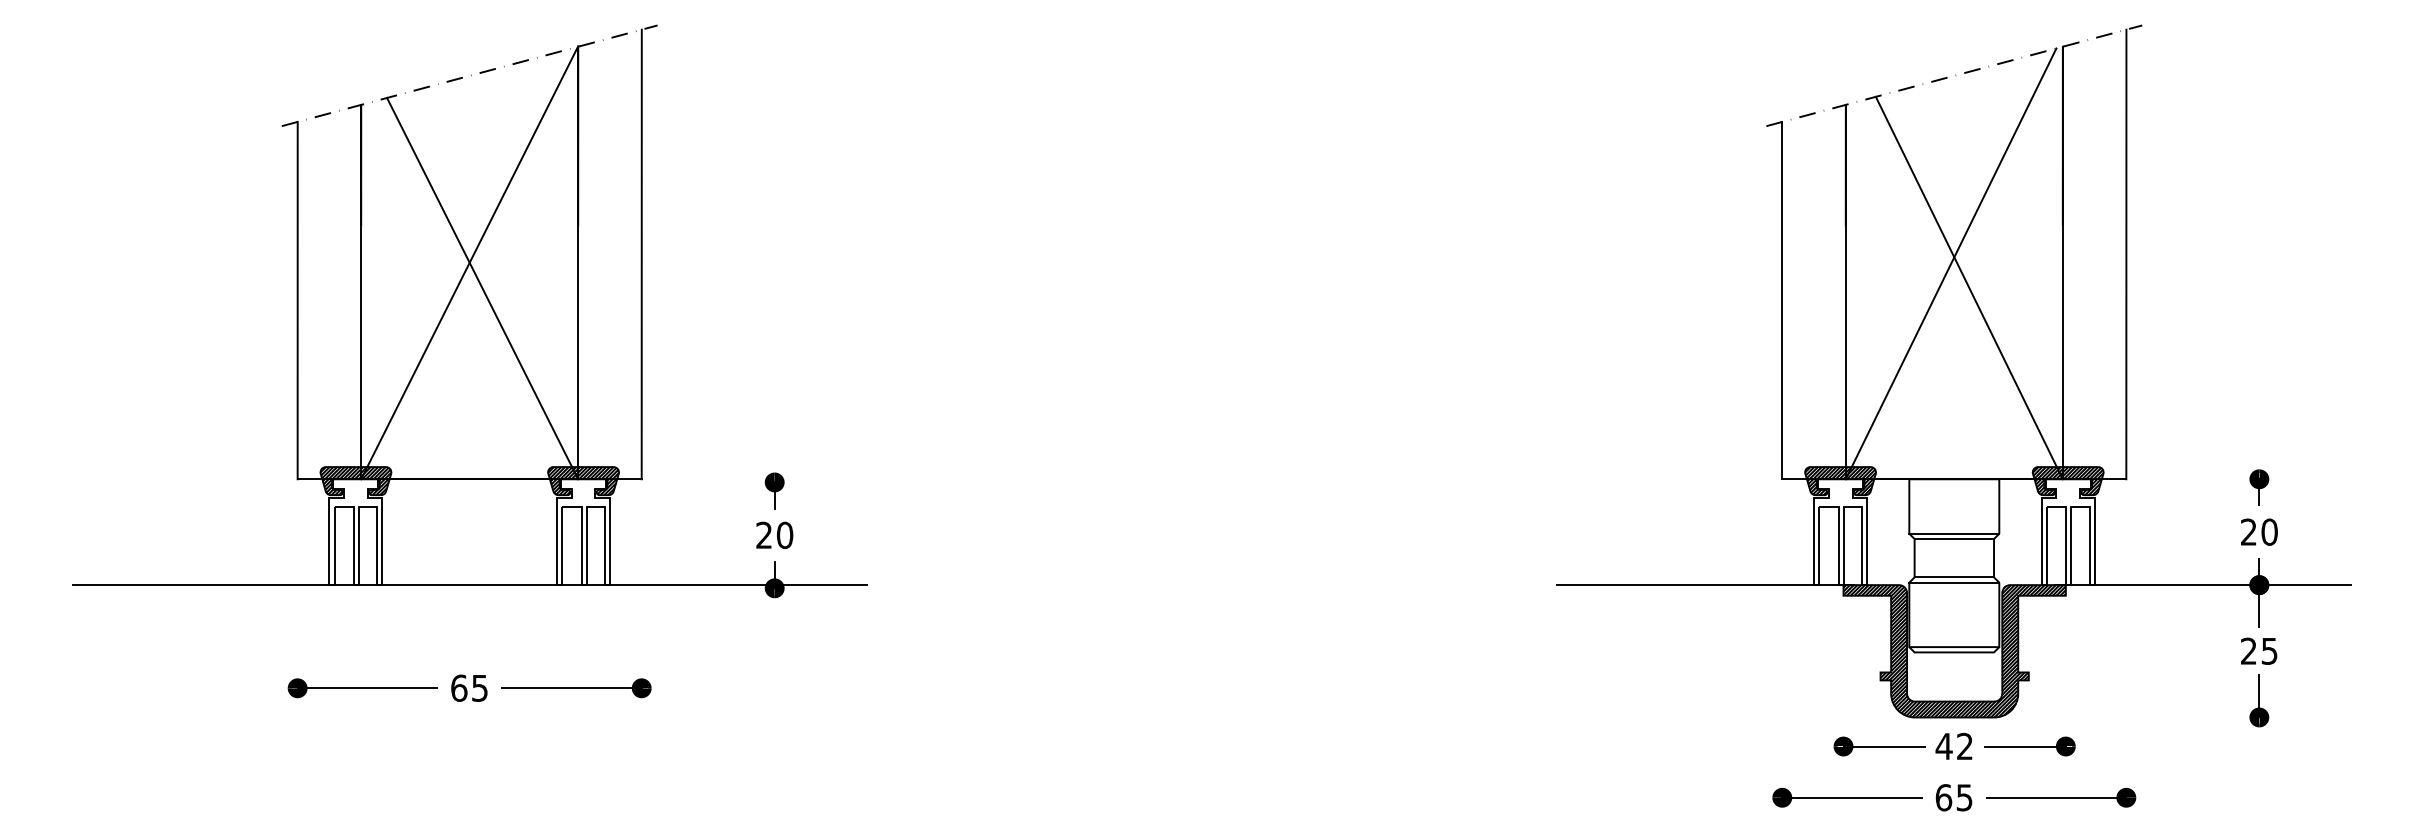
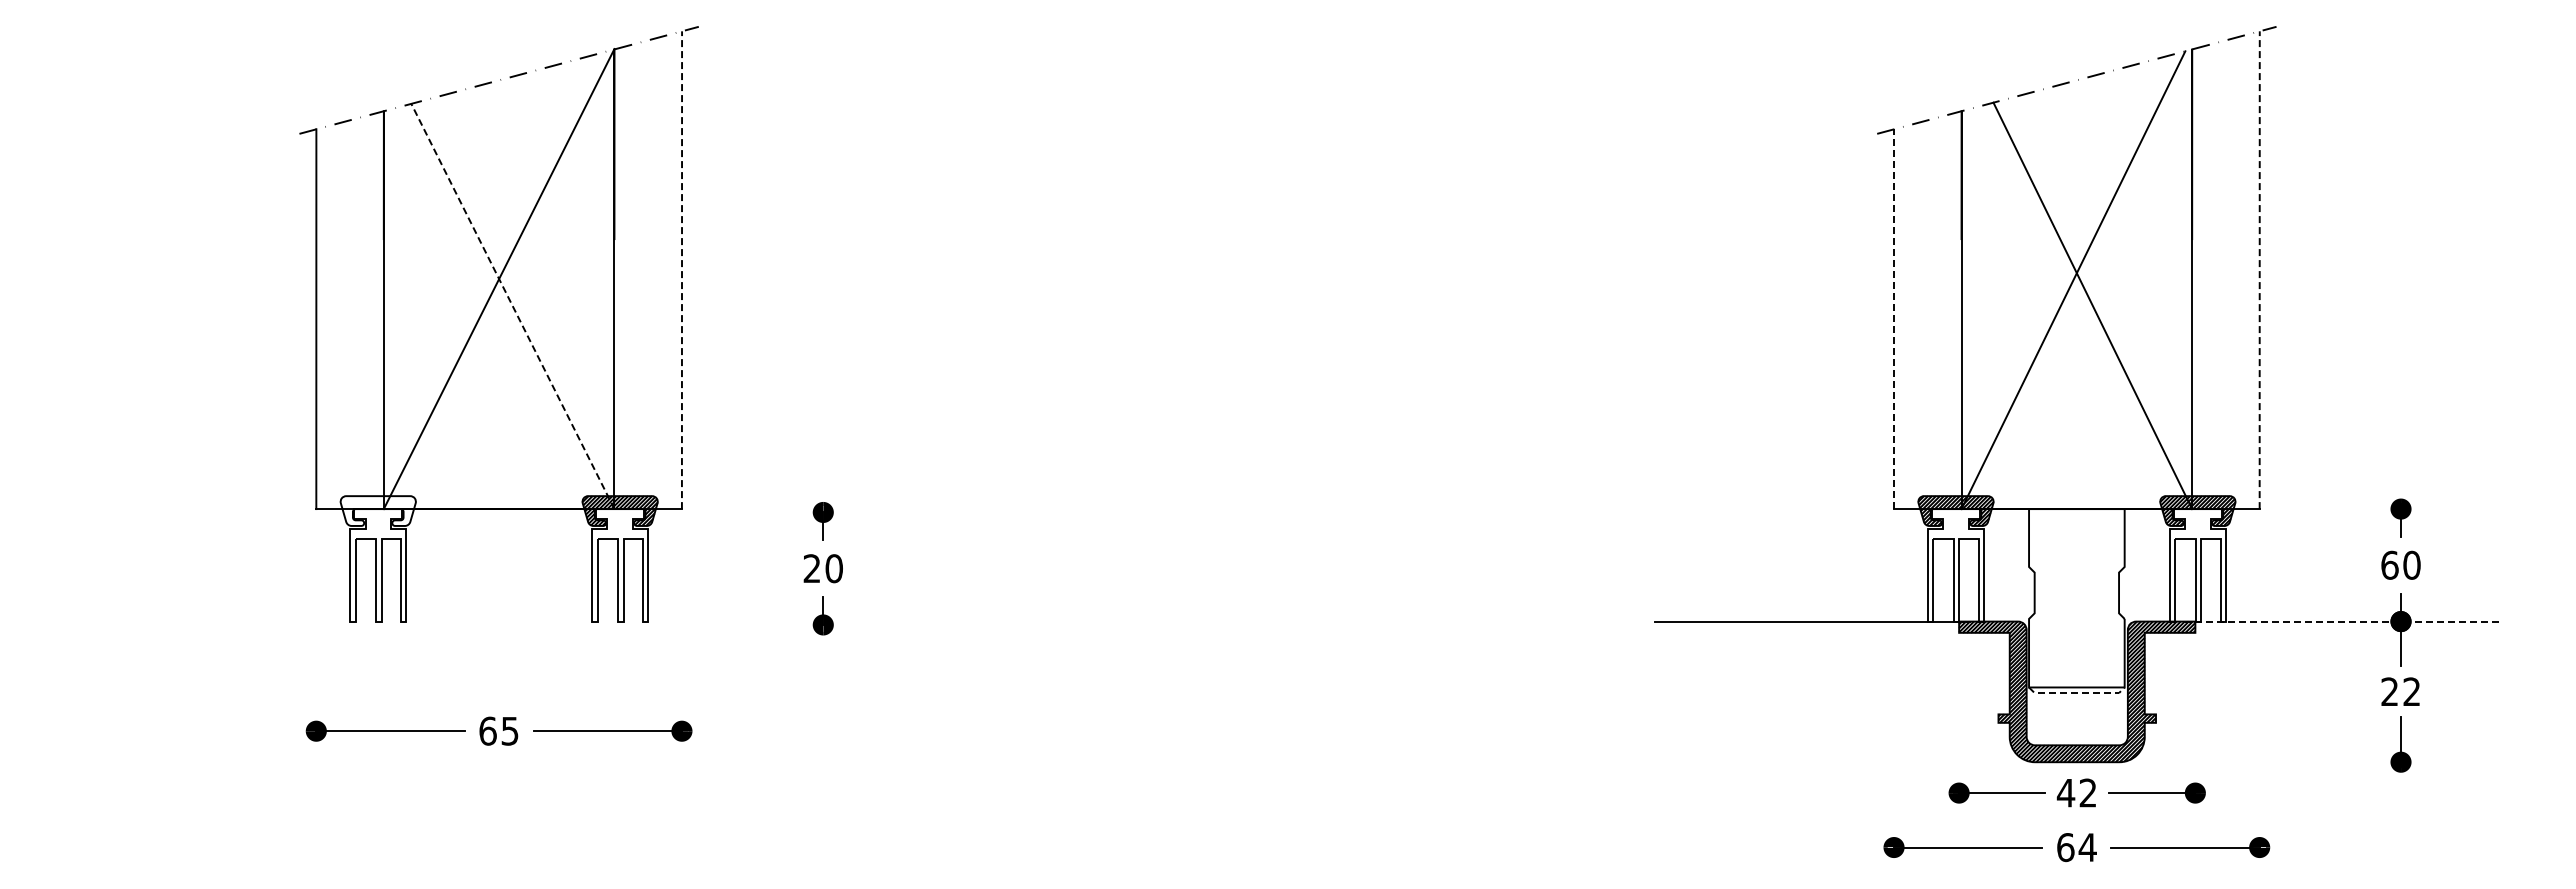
line: (642, 254) -> (682, 270), solid -> dashed
line: (2126, 254) -> (2259, 270), solid -> dashed
line: (482, 288) -> (512, 306), solid -> dashed
line: (1782, 300) -> (1894, 319), solid -> dashed
hatch: (355, 480) -> (377, 510), removed
text: (2248, 531) -> (2389, 564), 20 -> 60
line: (1953, 533) -> (2076, 566), removed
line: (1953, 538) -> (2076, 572), removed
line: (1953, 577) -> (2076, 613), removed
line: (1953, 582) -> (2076, 618), removed
line: (470, 585) -> (499, 621), removed
line: (2203, 585) -> (2341, 621), solid -> dashed
text: (2269, 650) -> (2411, 691), 25 -> 22
line: (1954, 652) -> (2077, 693), solid -> dashed
text: (1964, 797) -> (2087, 847), 65 -> 64

